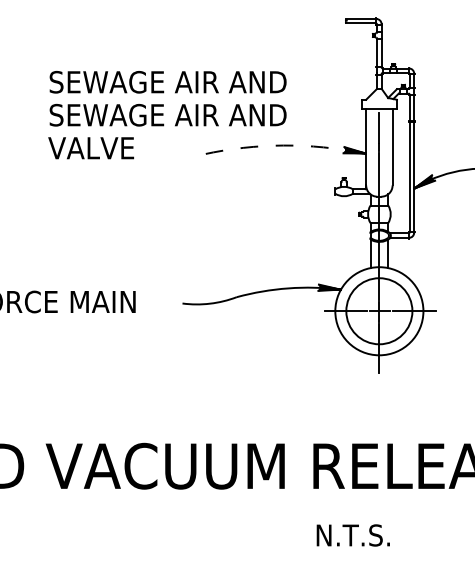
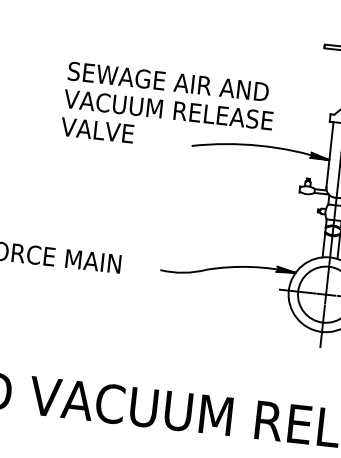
text: (171, 114) -> (168, 109), SEWAGE AIR AND -> VACUUM RELEASE
arc: (283, 145) -> (260, 145), dashed -> solid

